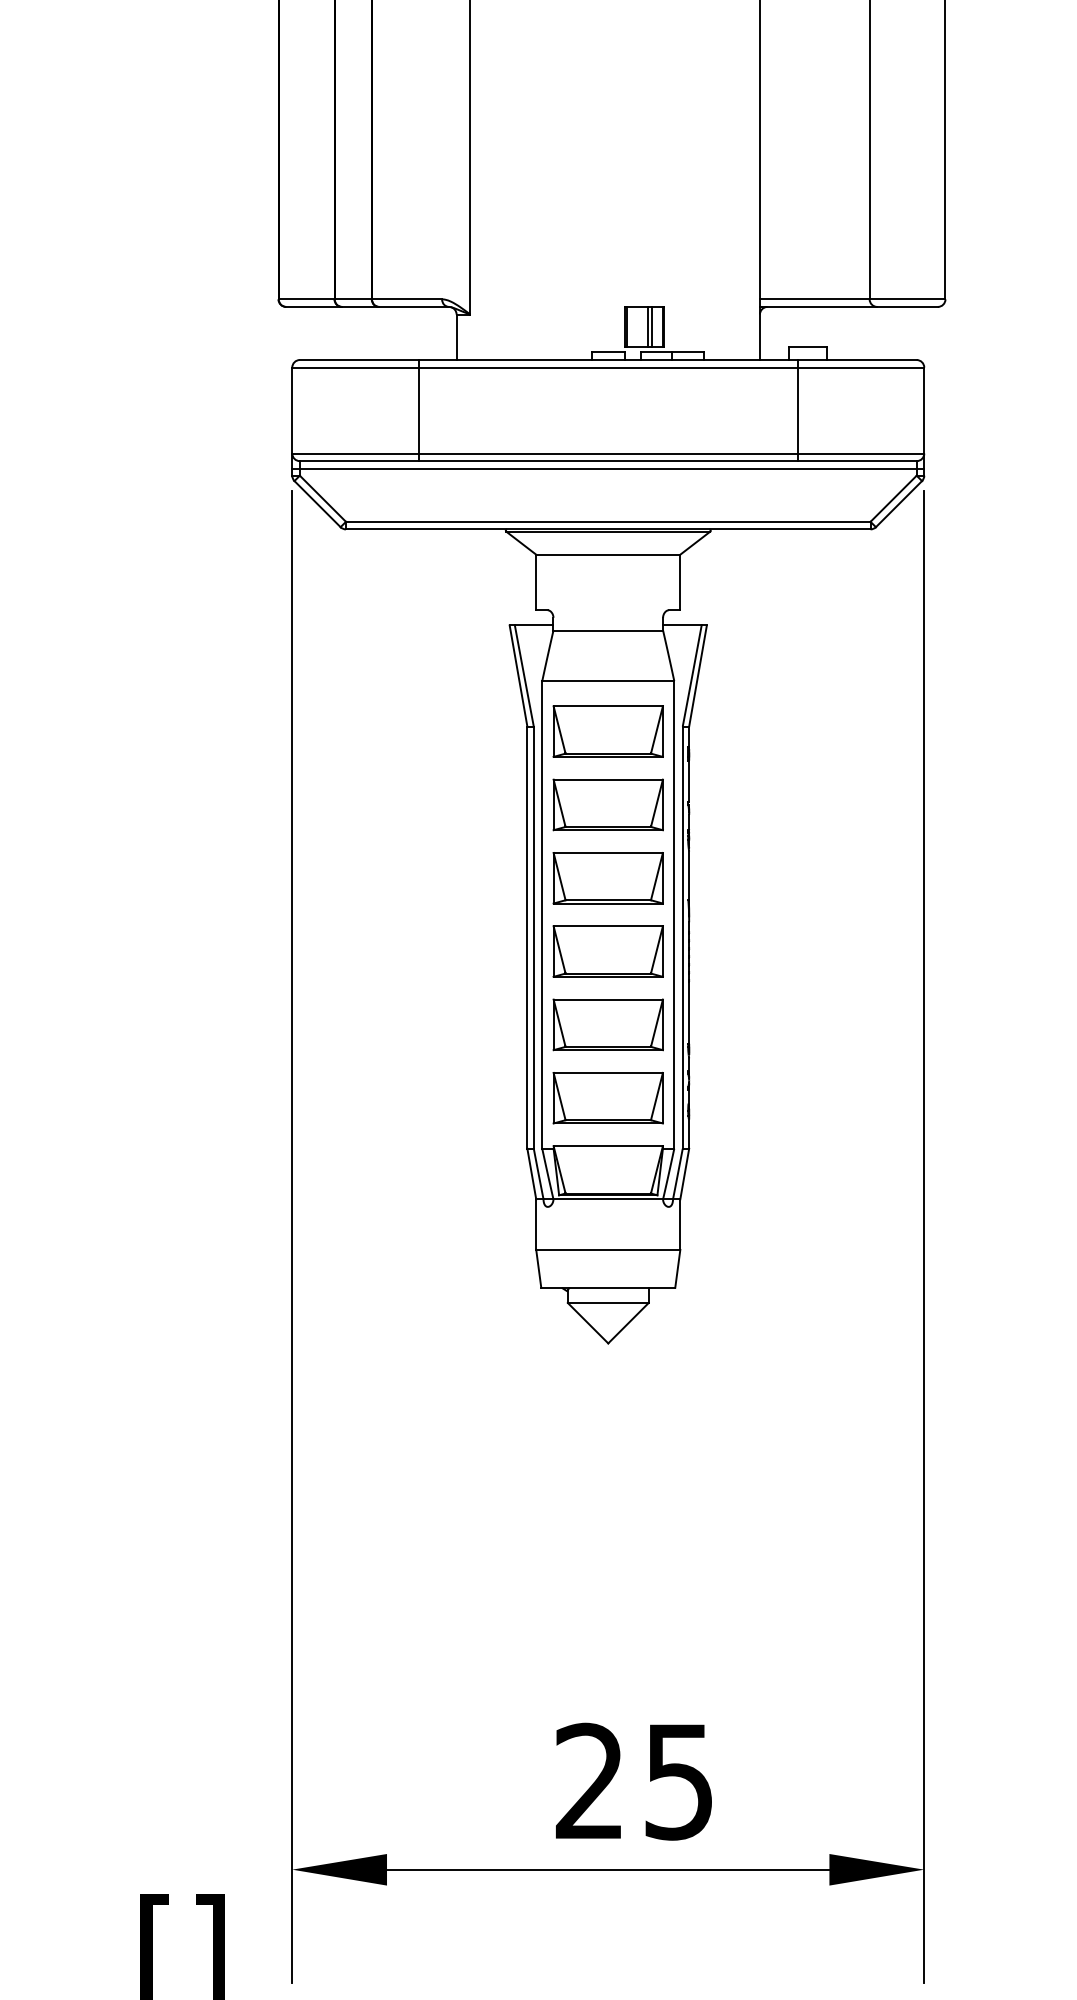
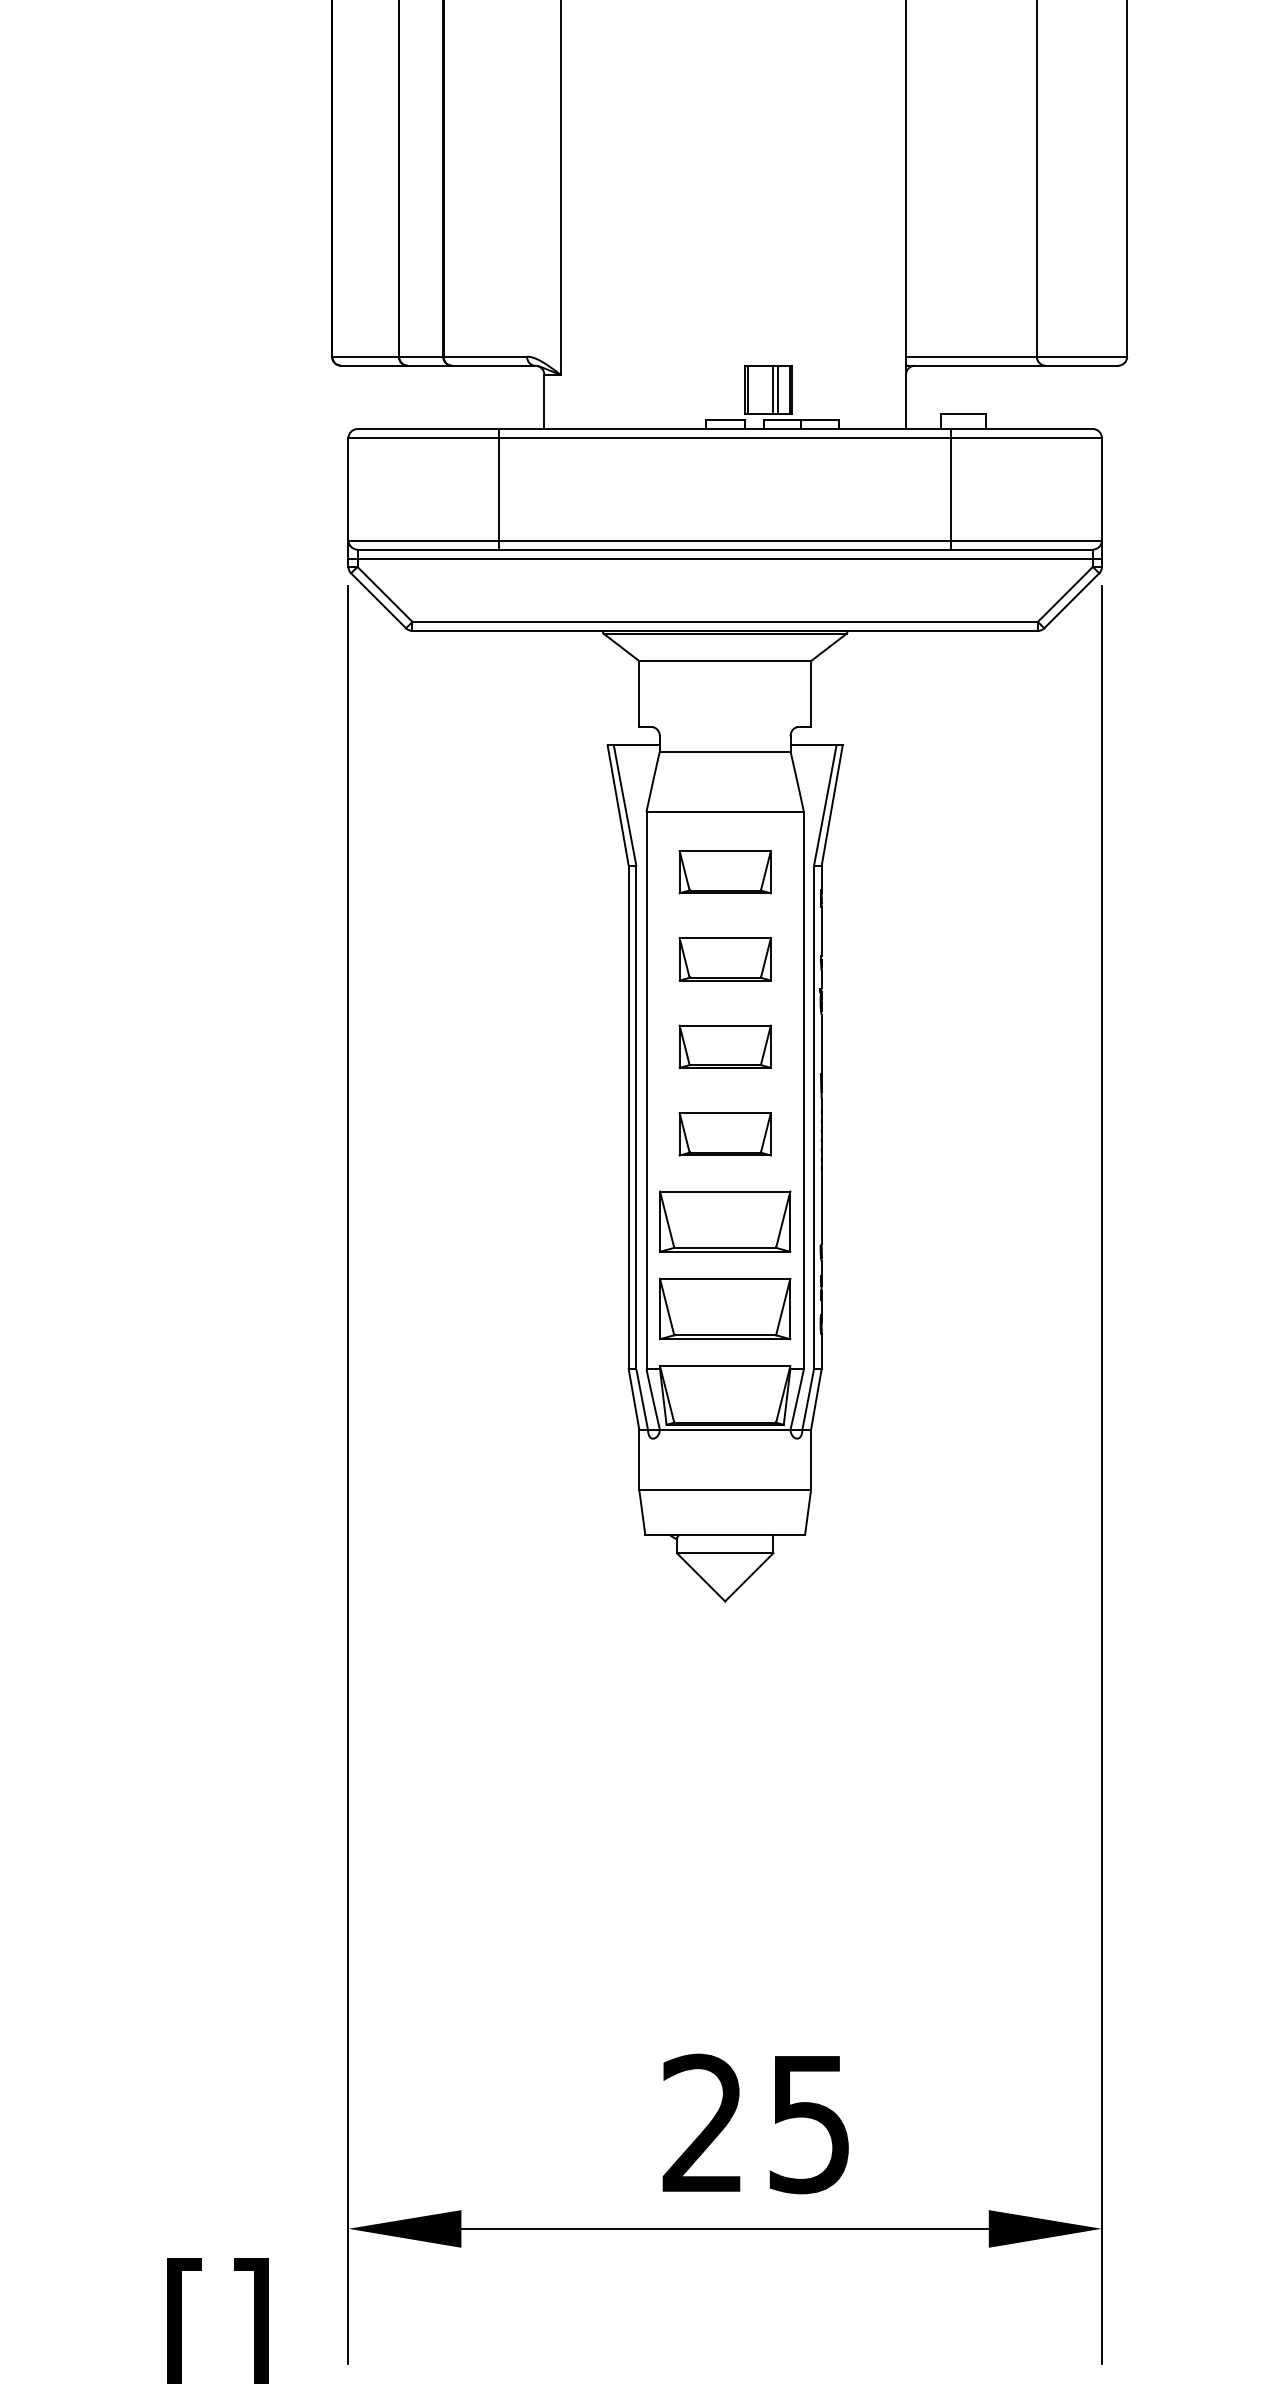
part: (608, 732) -> (725, 872), size x0.7
part: (608, 804) -> (725, 959), size x0.7
part: (608, 877) -> (725, 1046), size x0.7
part: (608, 951) -> (725, 1134), size x0.7

